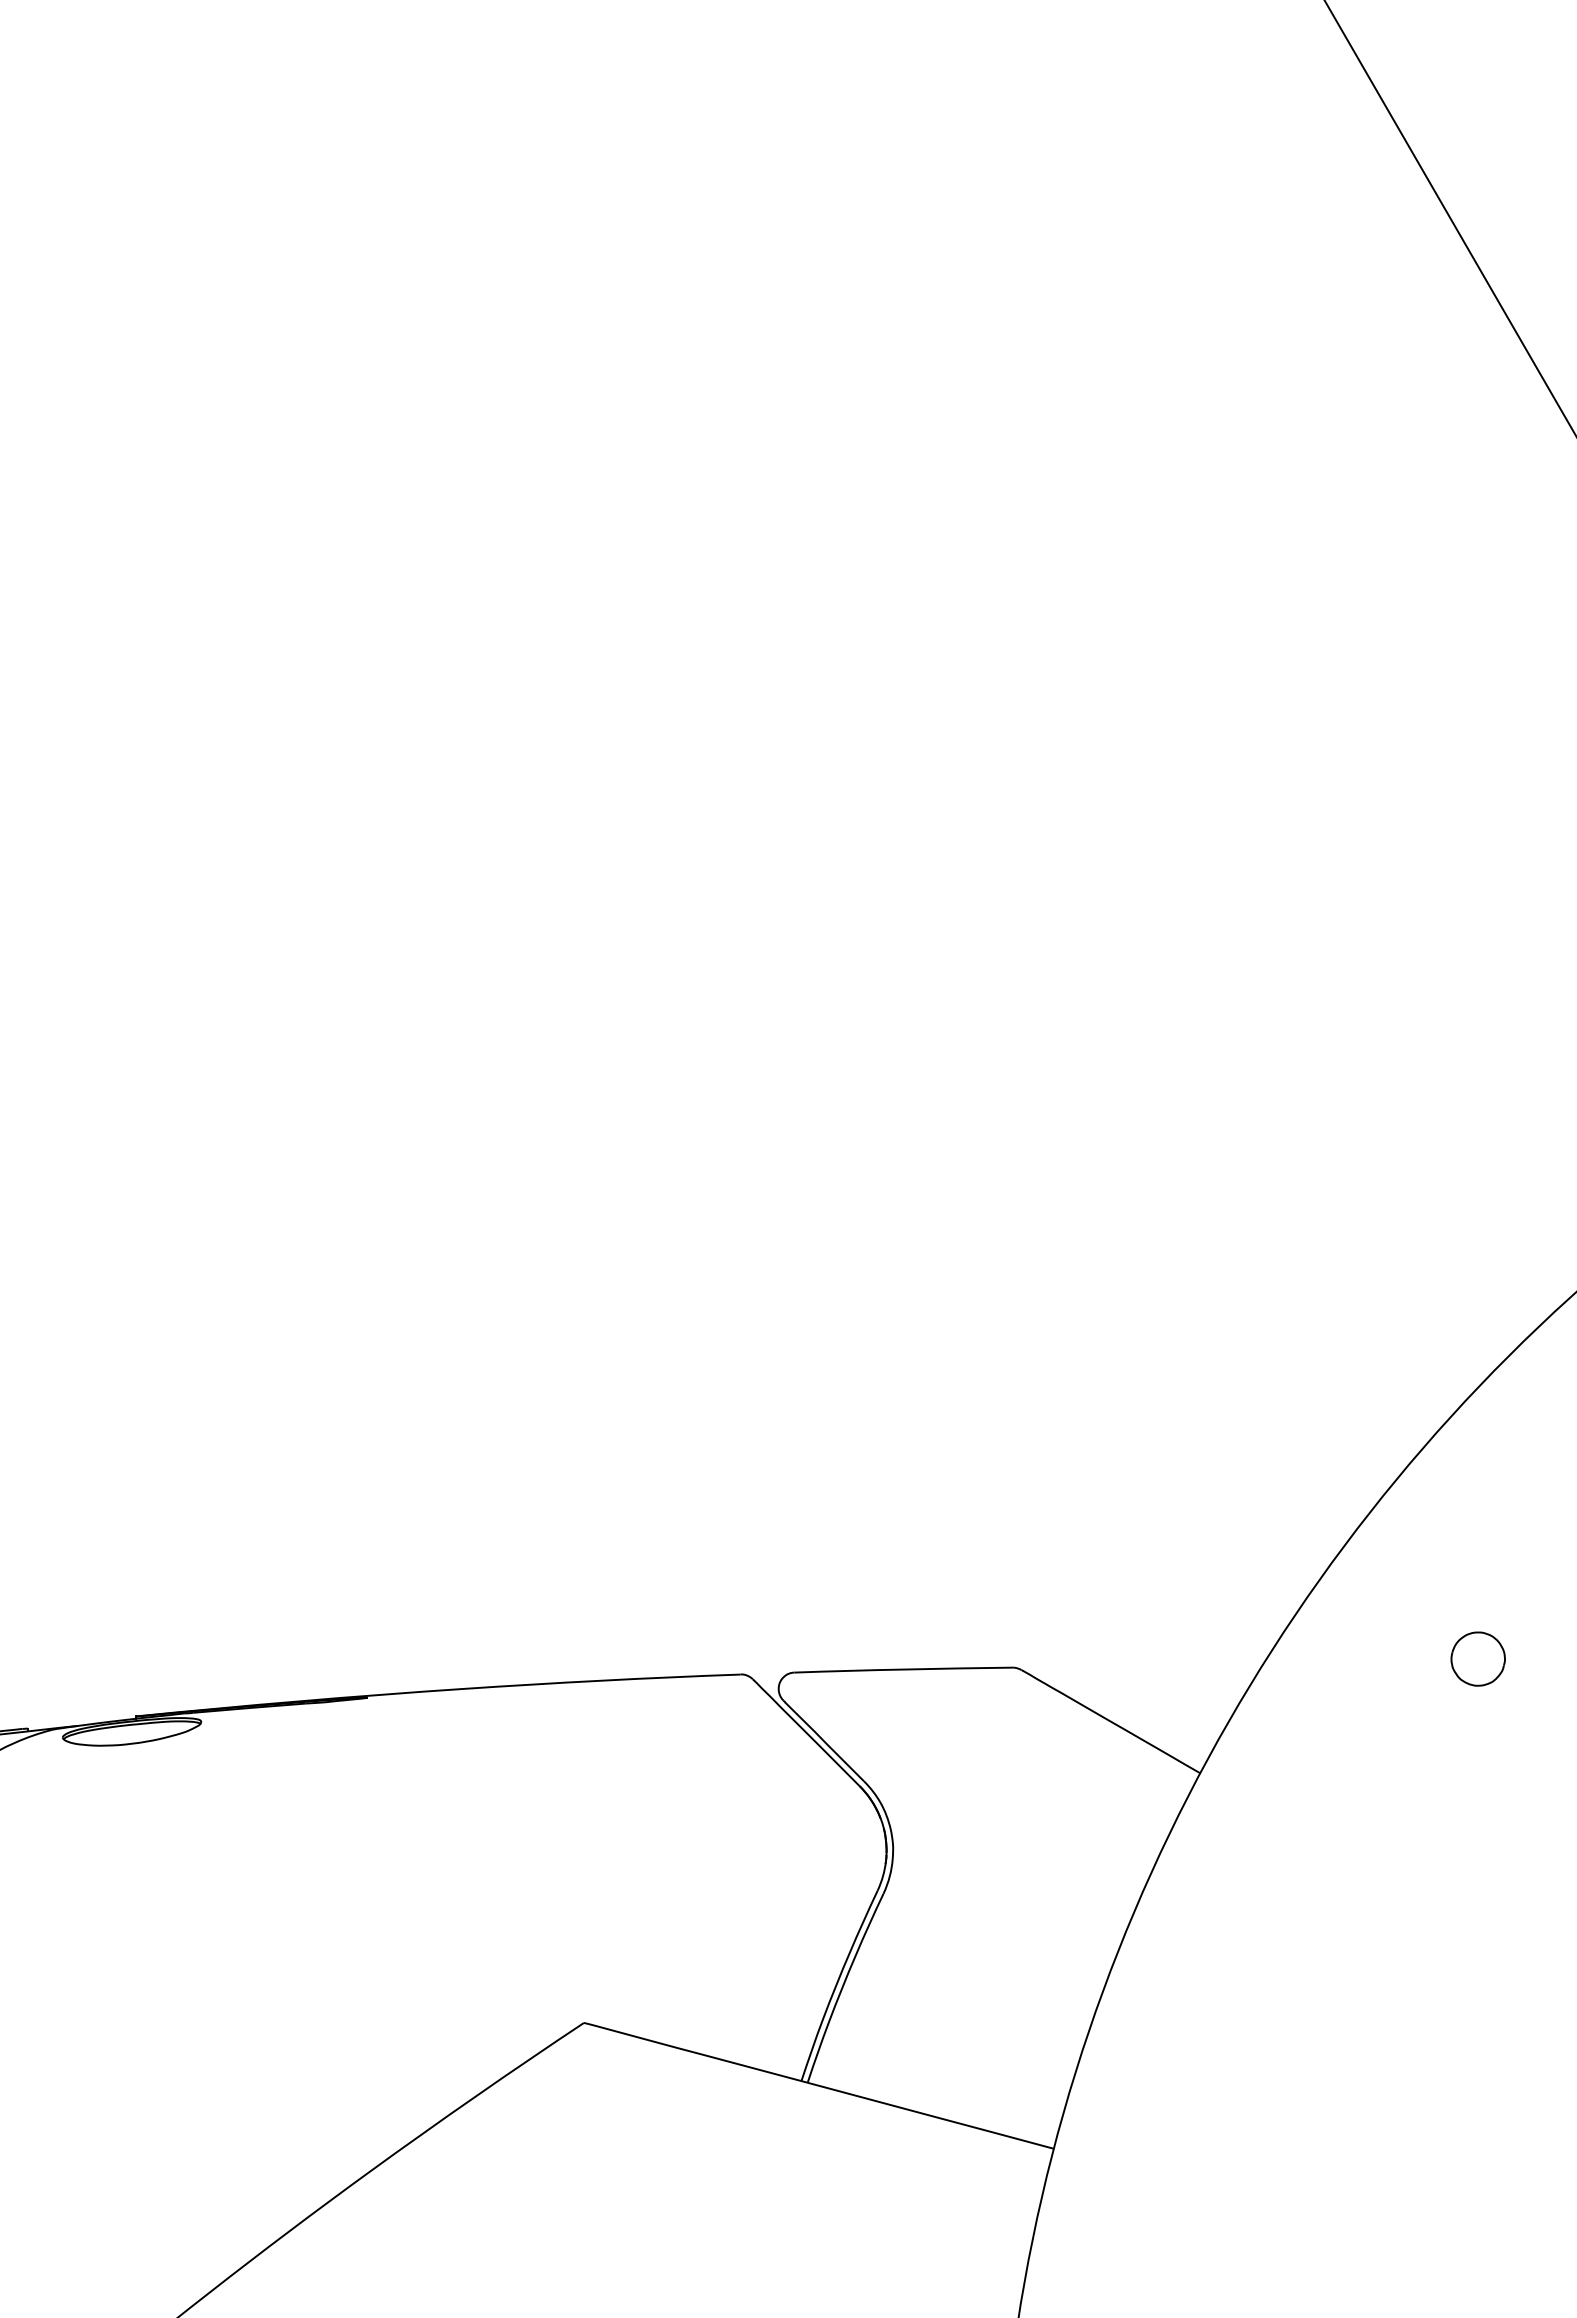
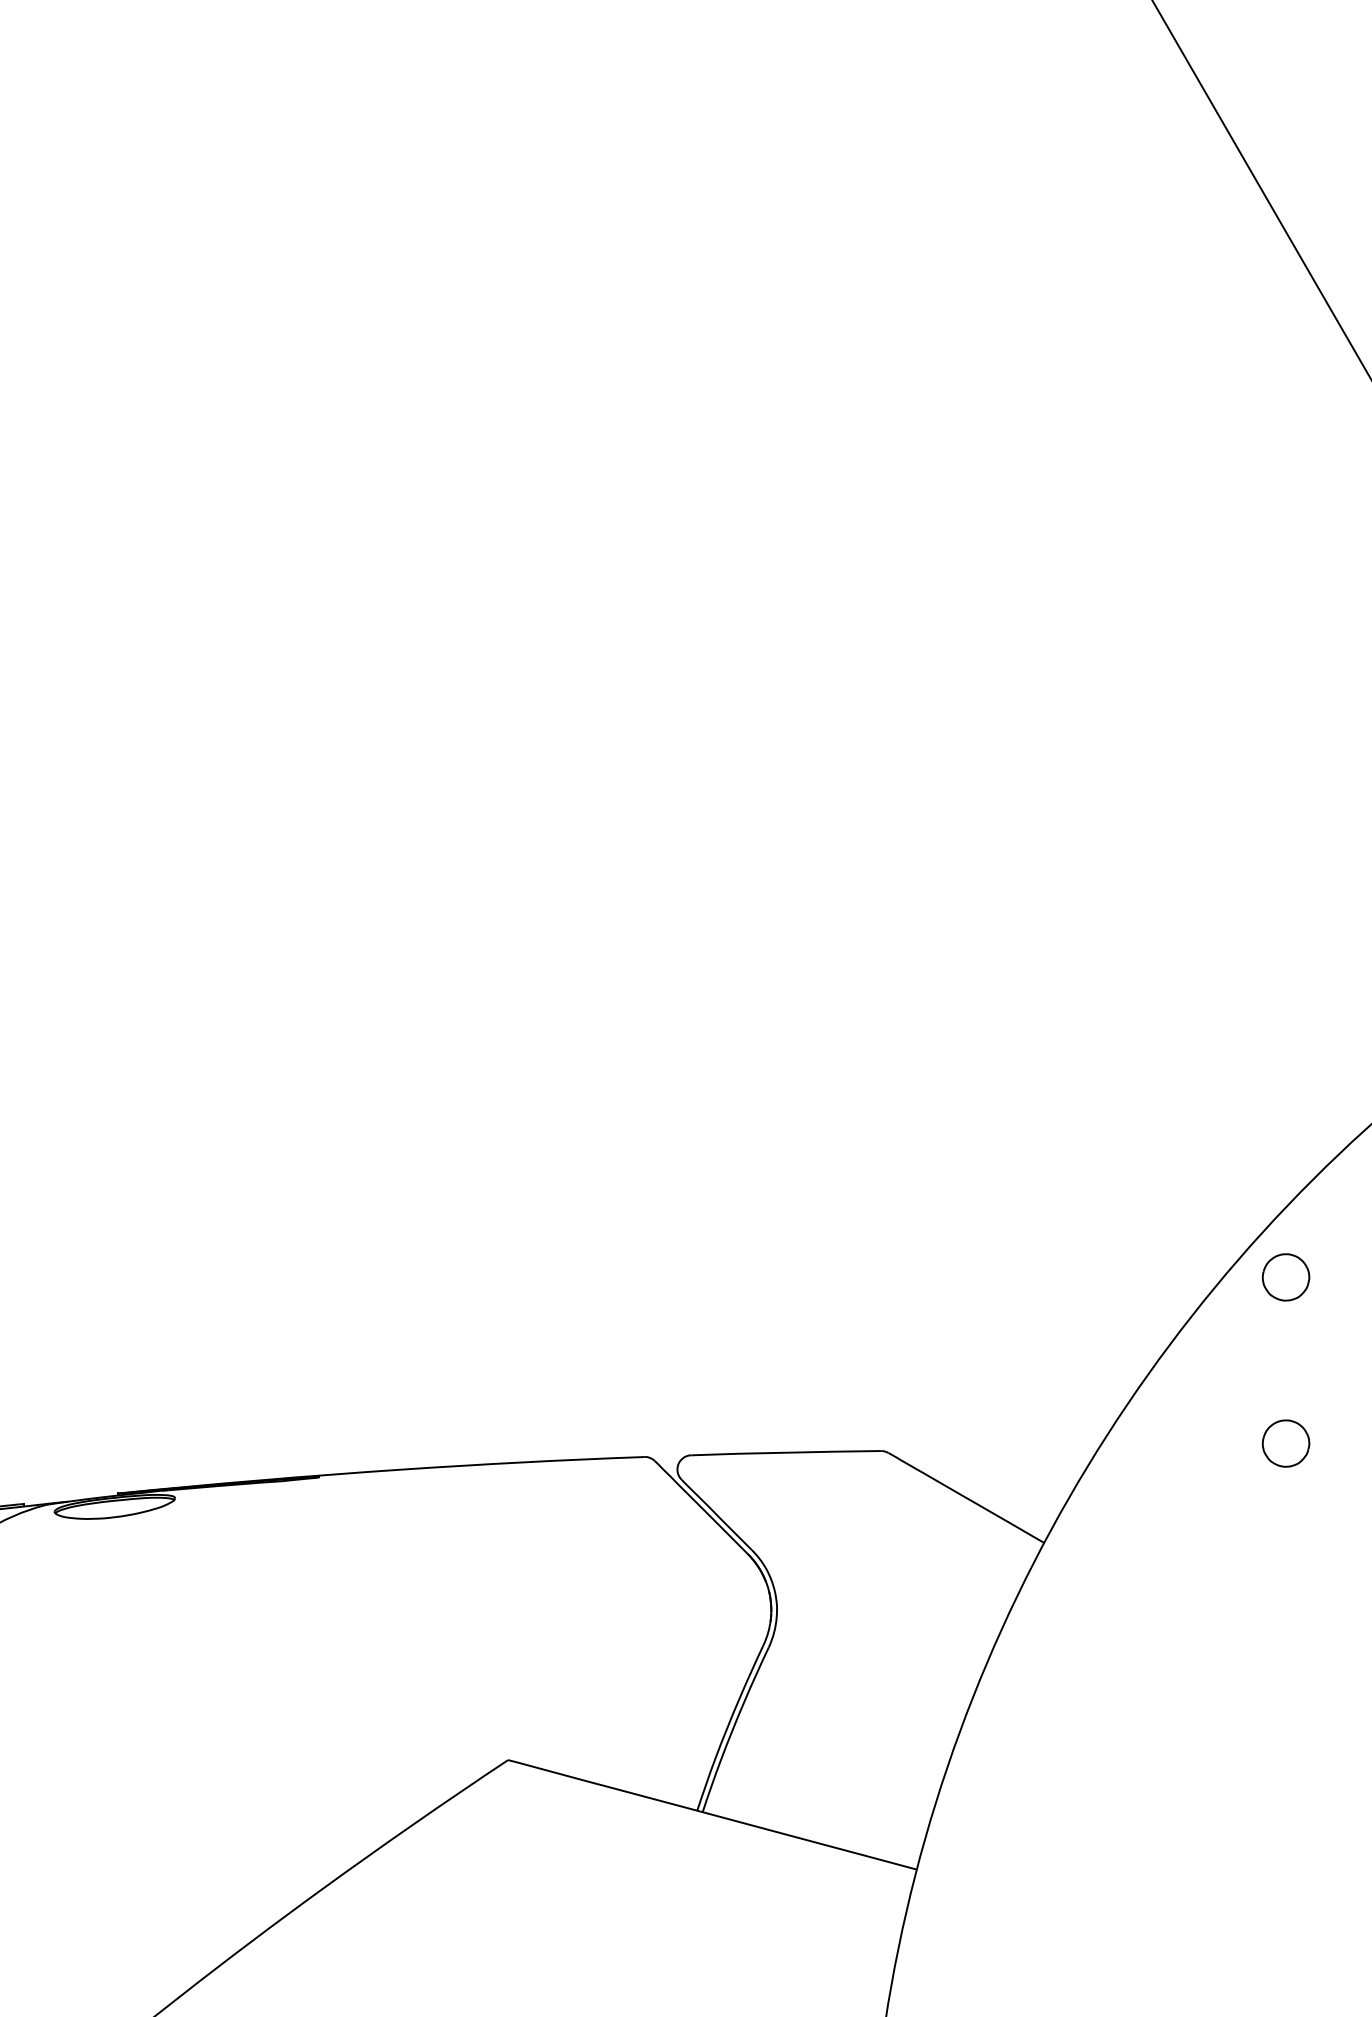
part: (1477, 1467) -> (1285, 1276), added

